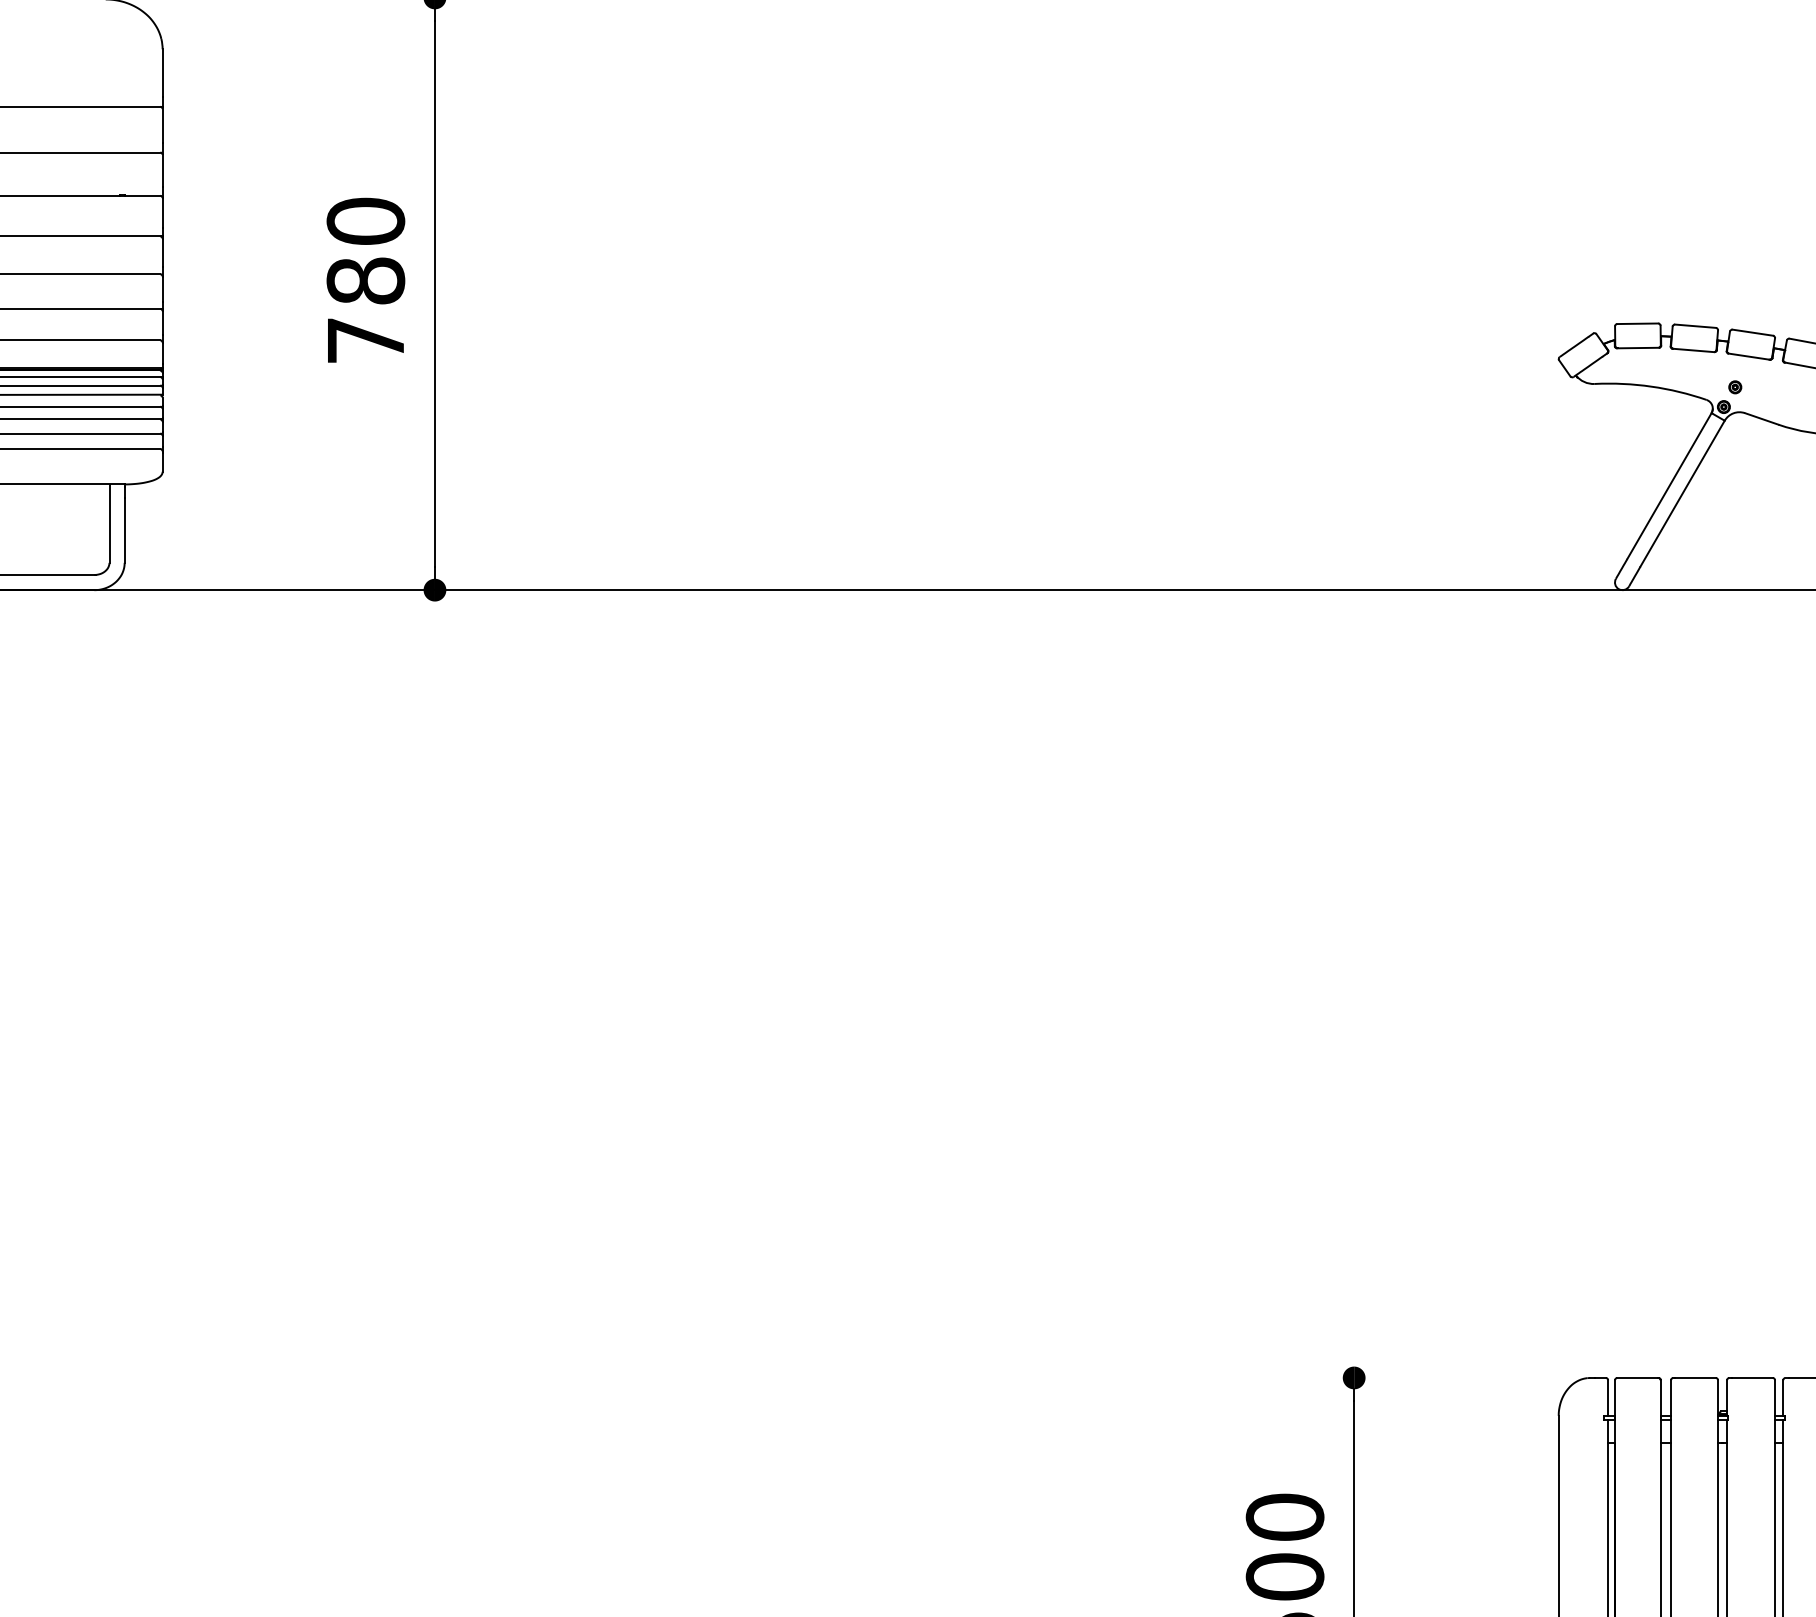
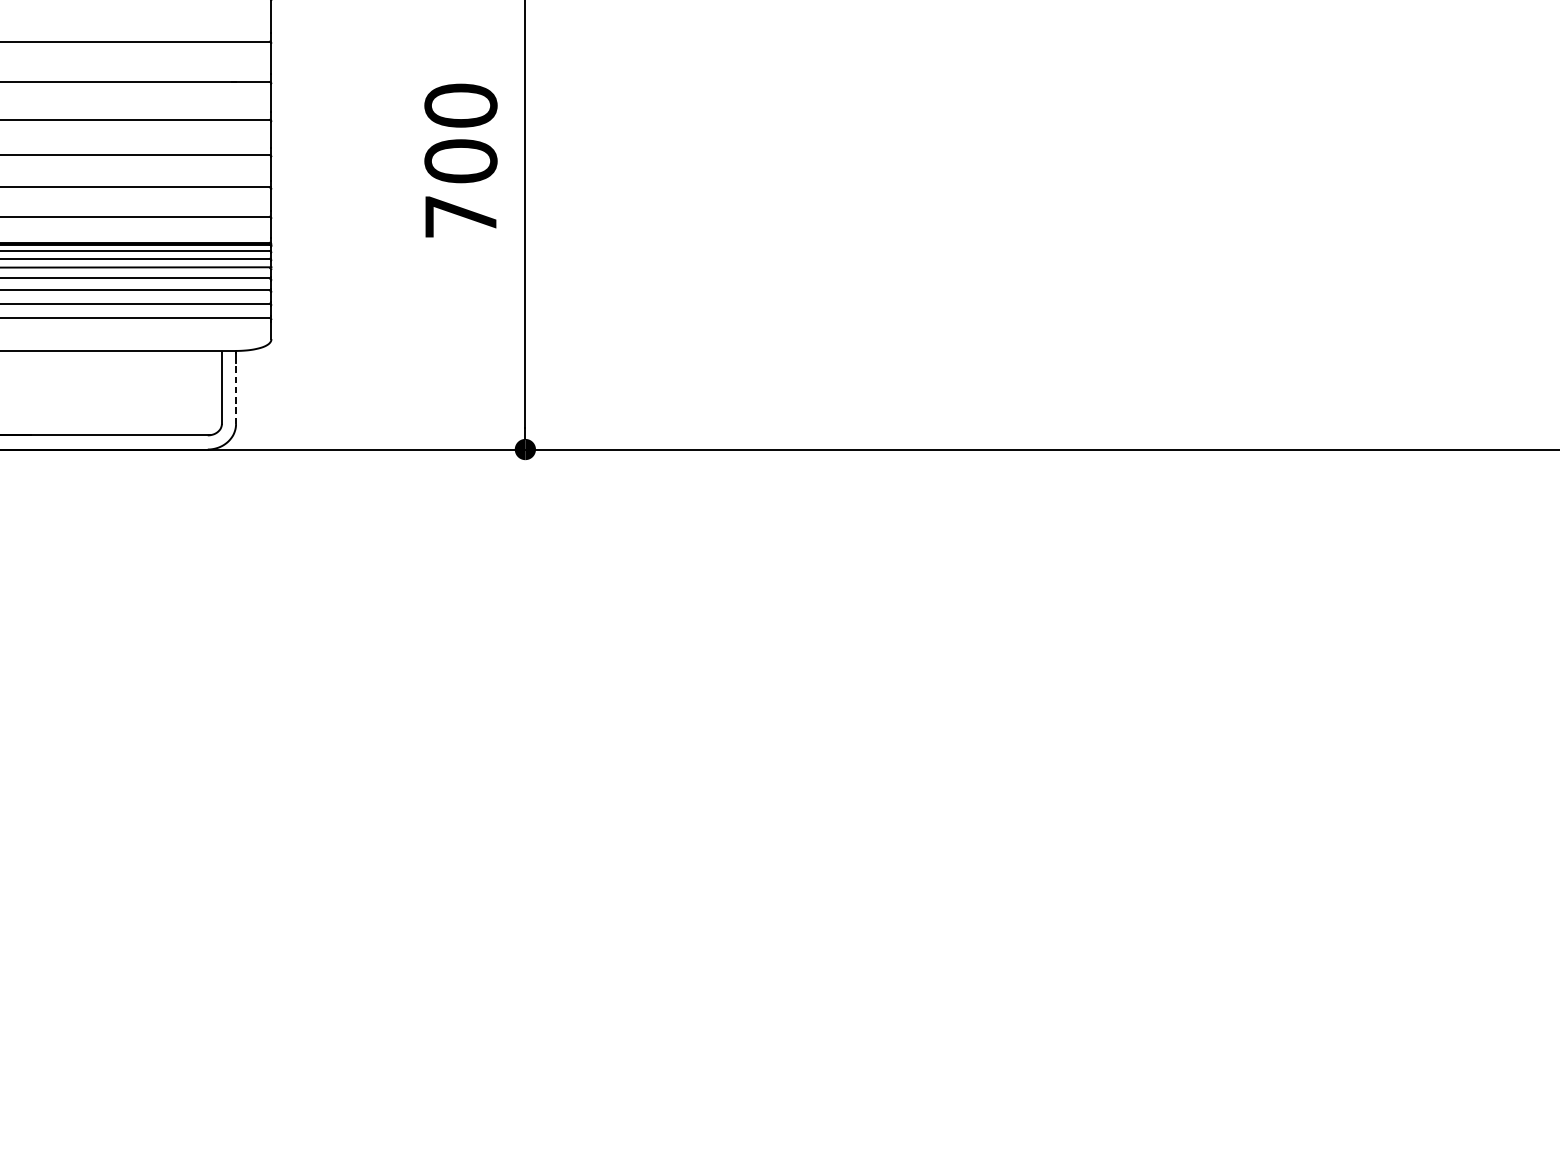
text: (365, 280) -> (460, 160), 780 -> 700
line: (124, 529) -> (235, 392), solid -> dashed

